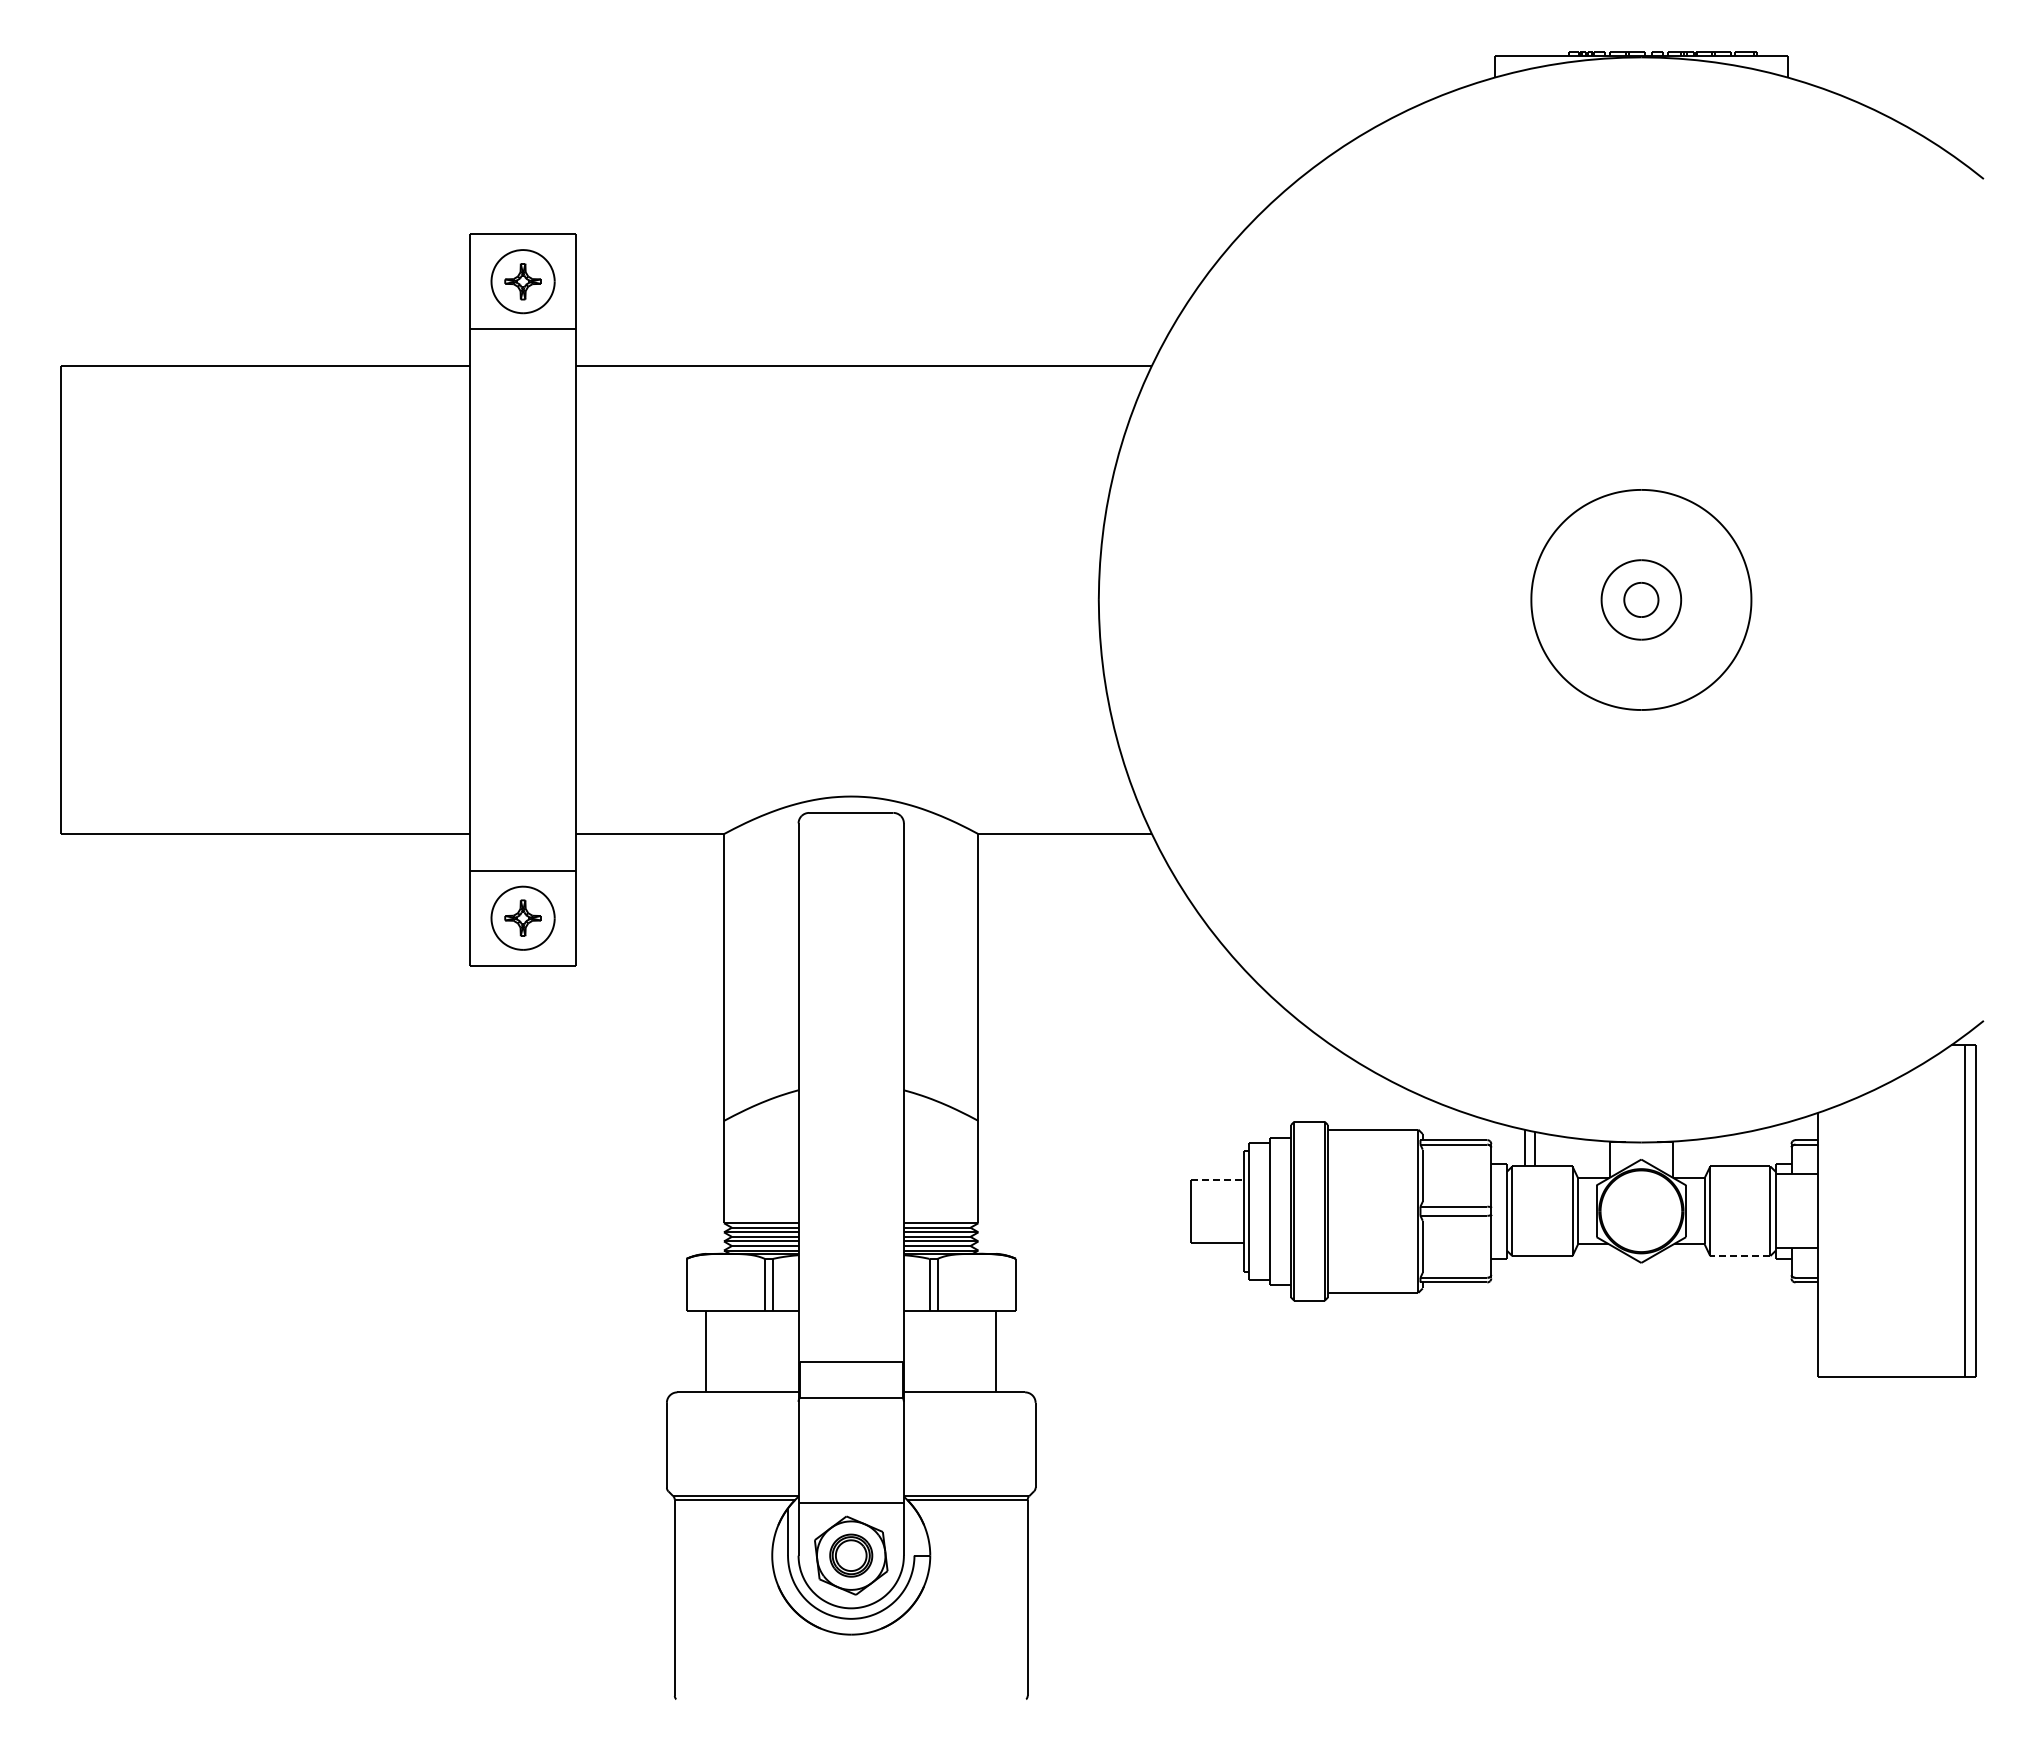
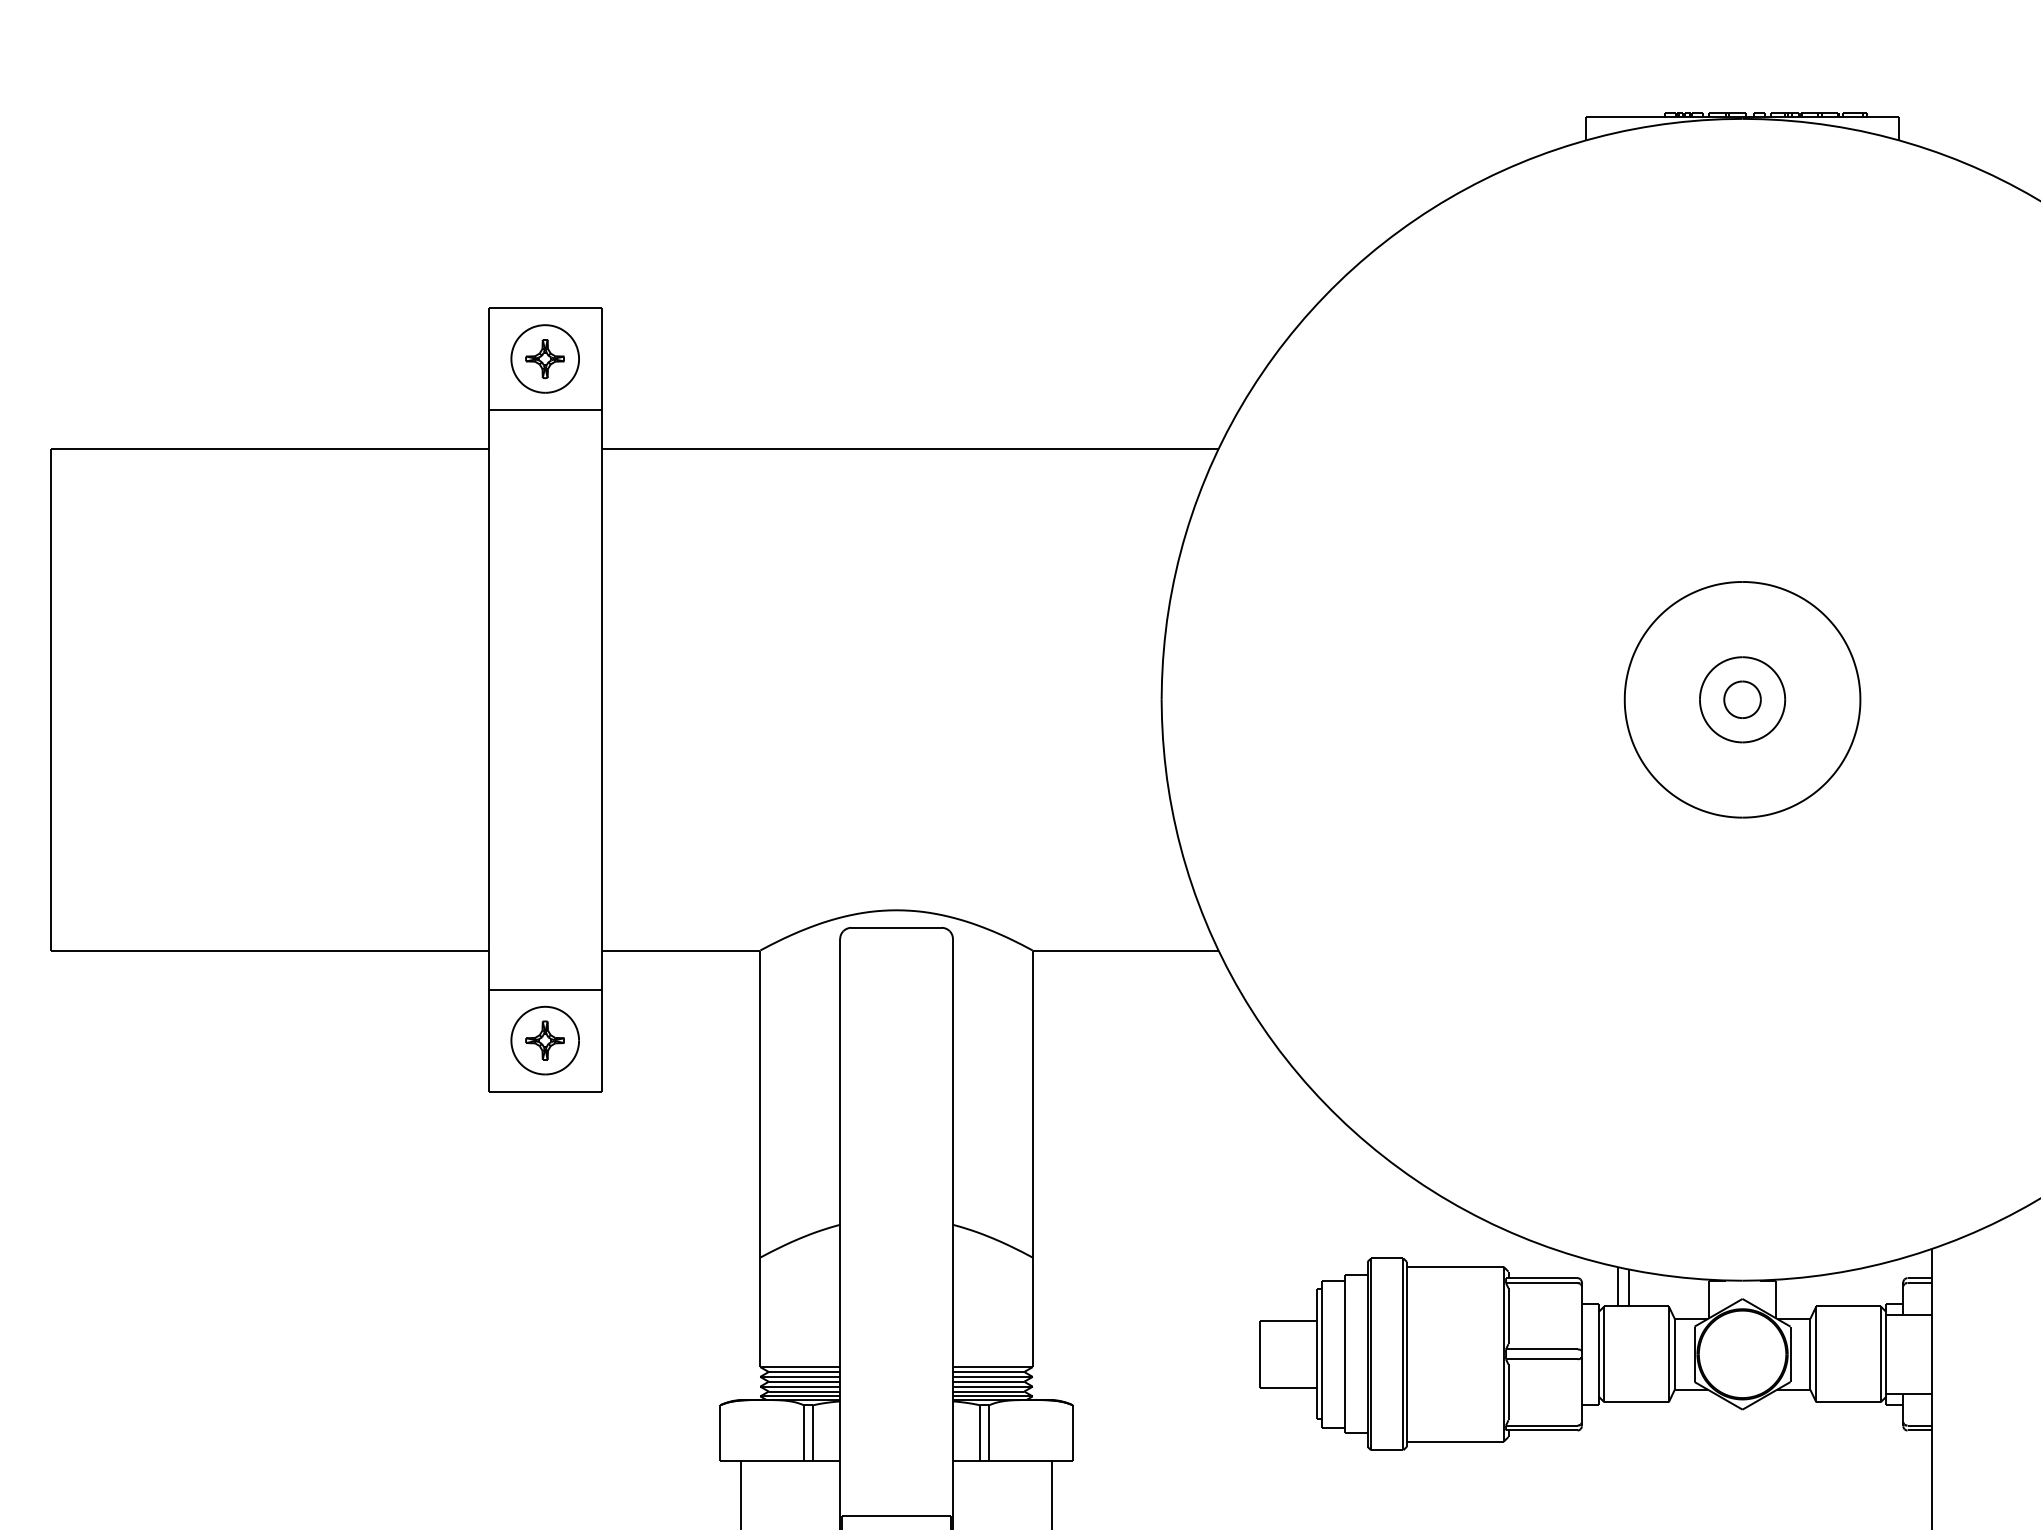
line: (1217, 1179) -> (1288, 1320), dashed -> solid
line: (1739, 1256) -> (1847, 1402), dashed -> solid

